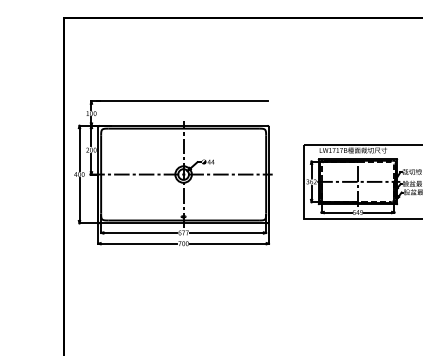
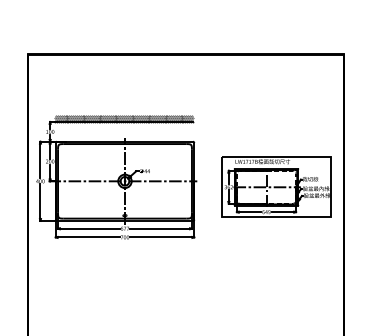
hatch: (181, 97) -> (123, 118), added

